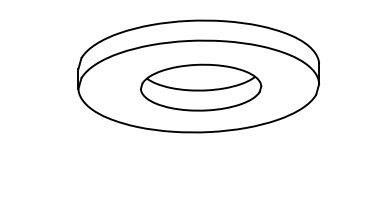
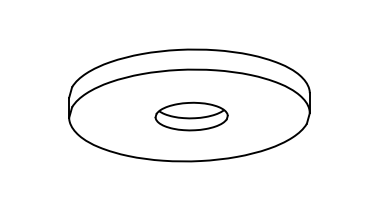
part: (200, 87) -> (191, 116), size x0.6

